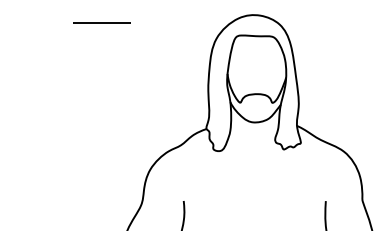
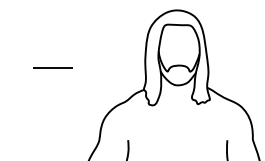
line: (101, 22) -> (52, 67), moved

